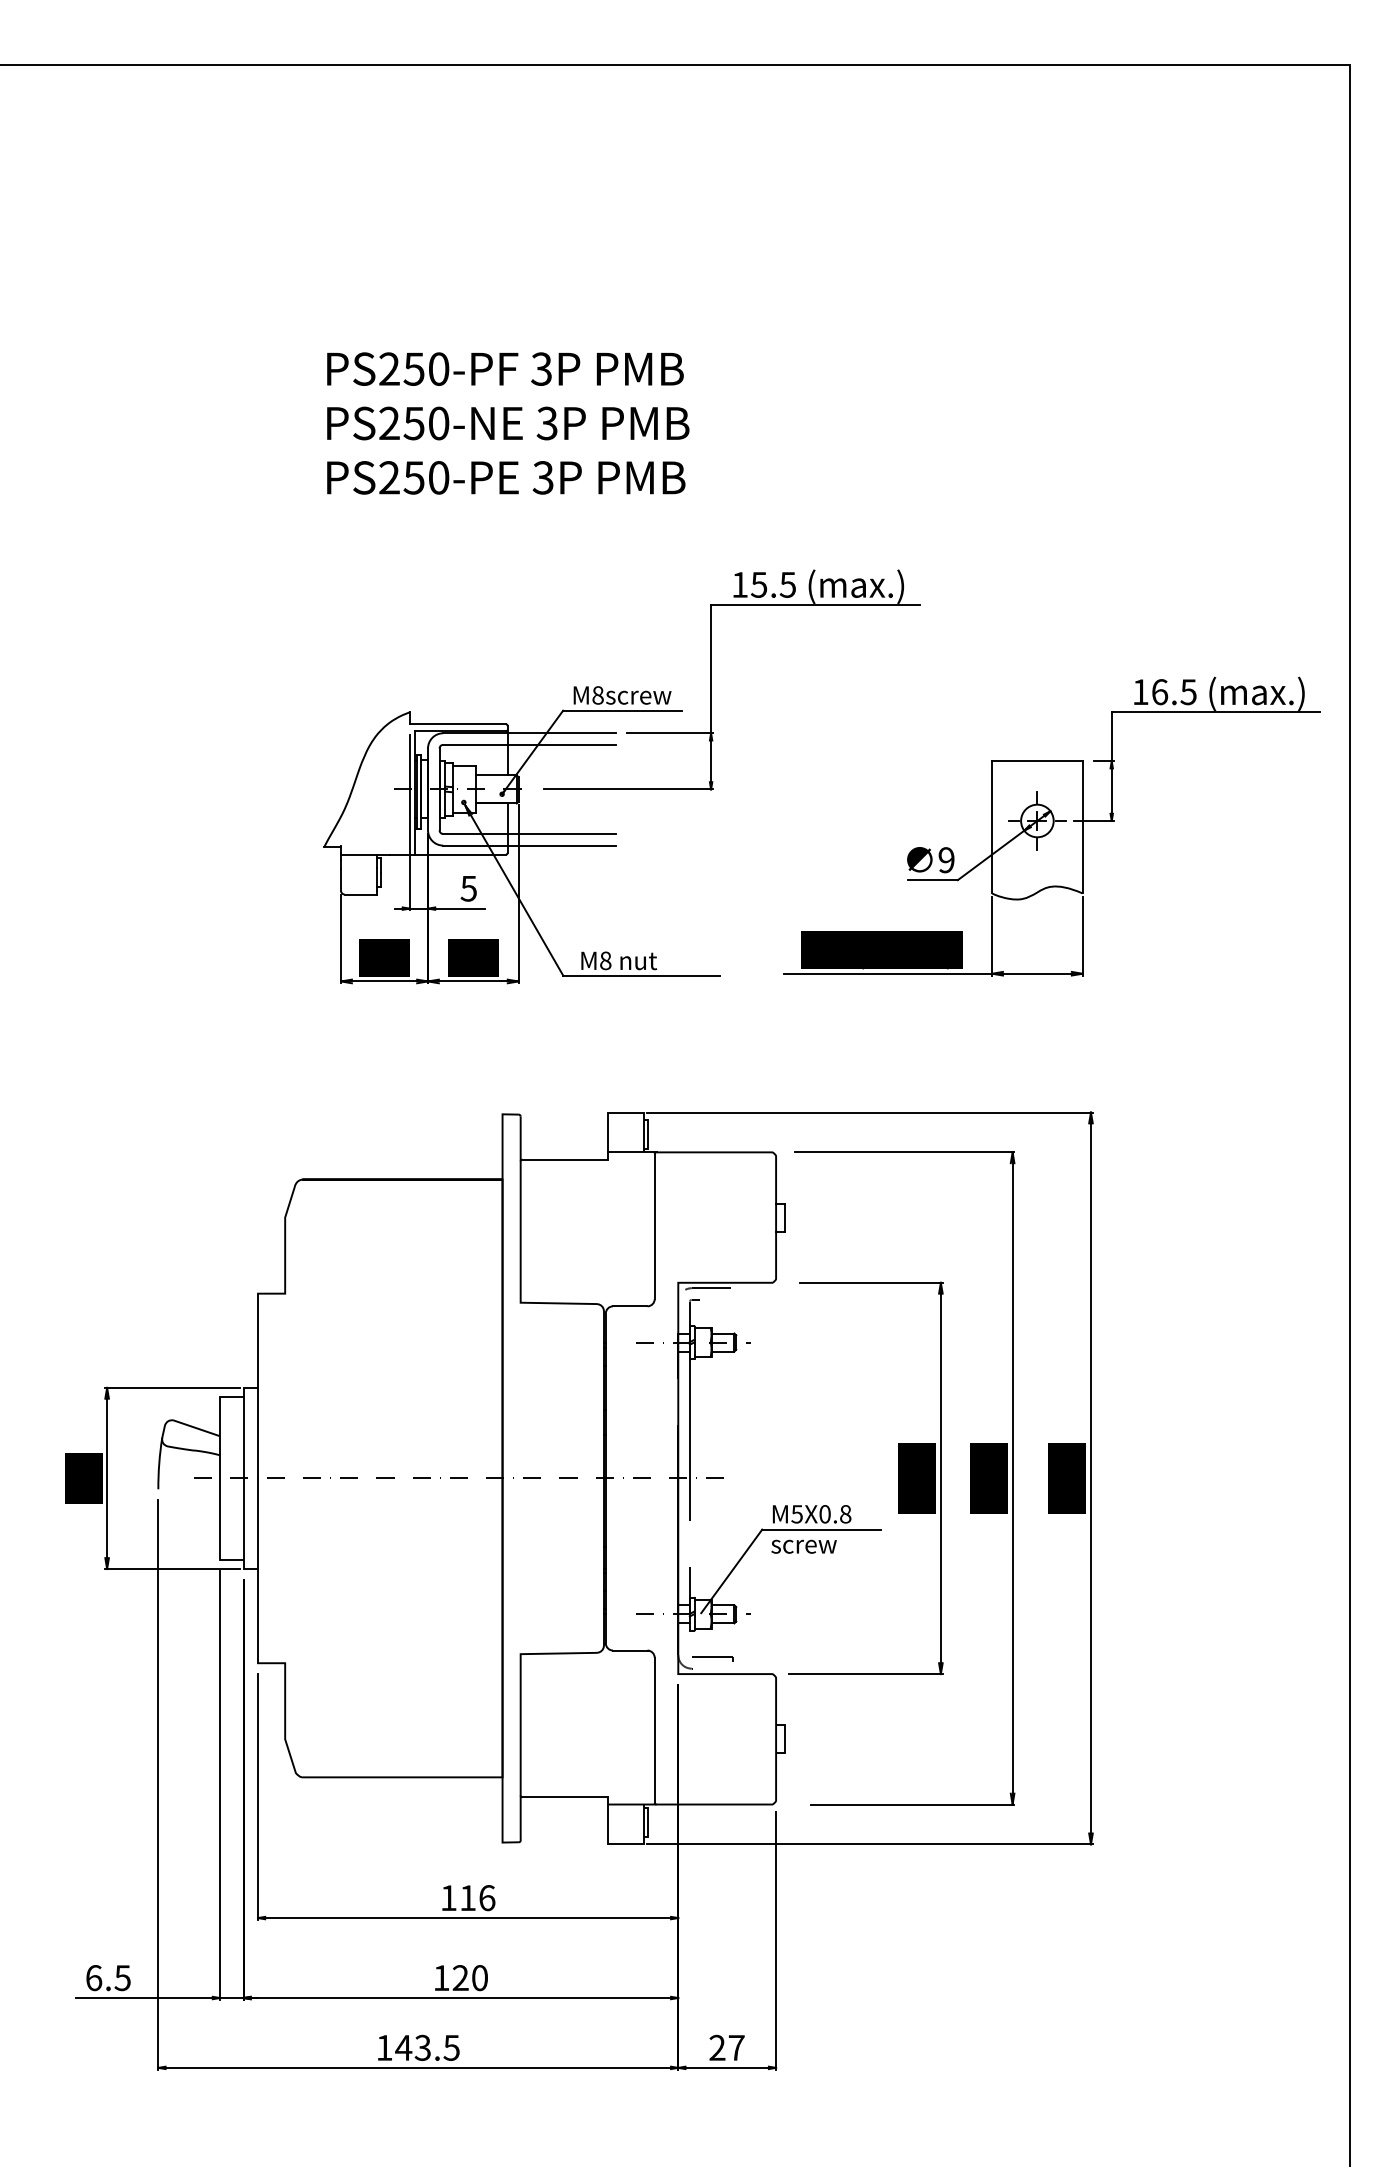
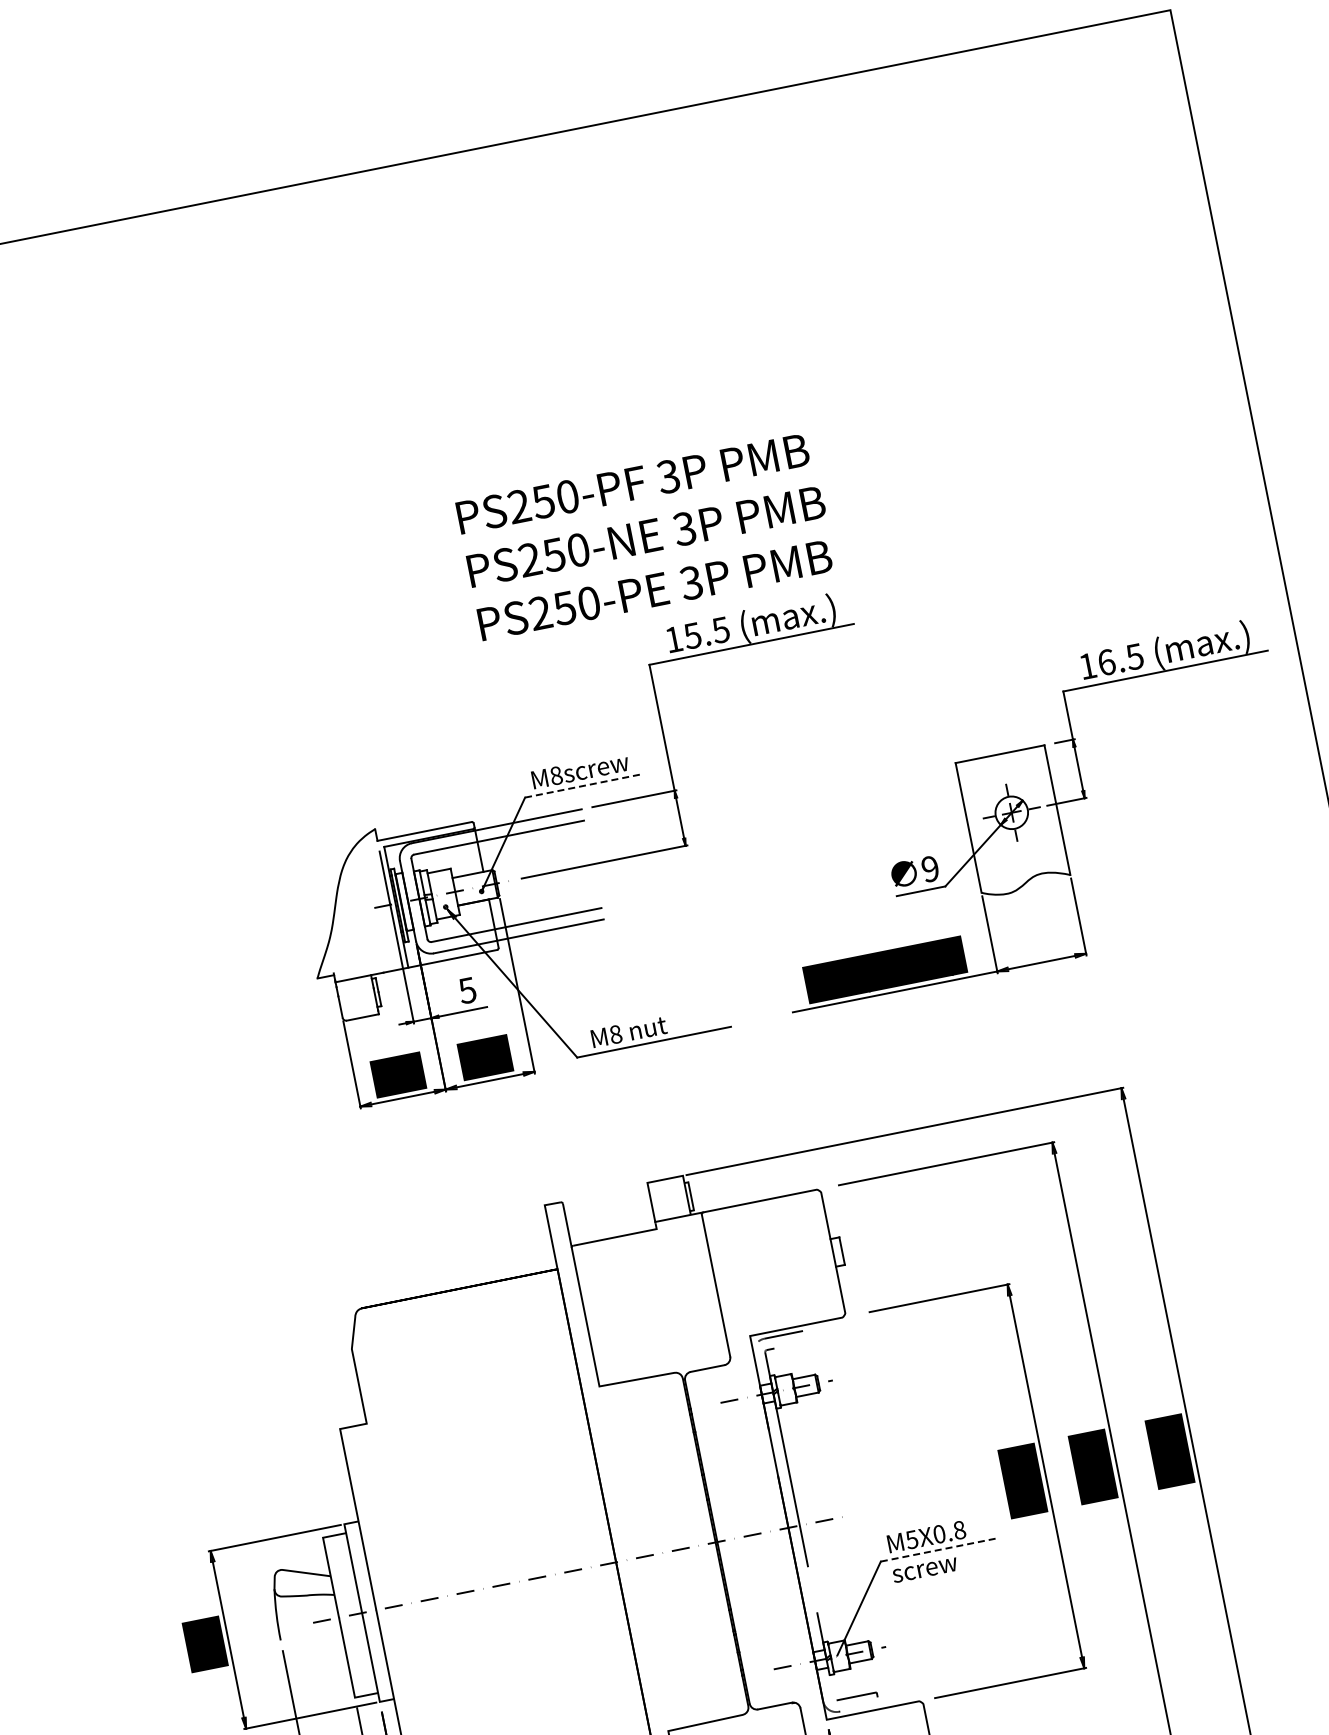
text: (508, 423) -> (646, 536), moved
line: (622, 710) -> (583, 785), solid -> dashed
line: (821, 1529) -> (938, 1549), solid -> dashed

